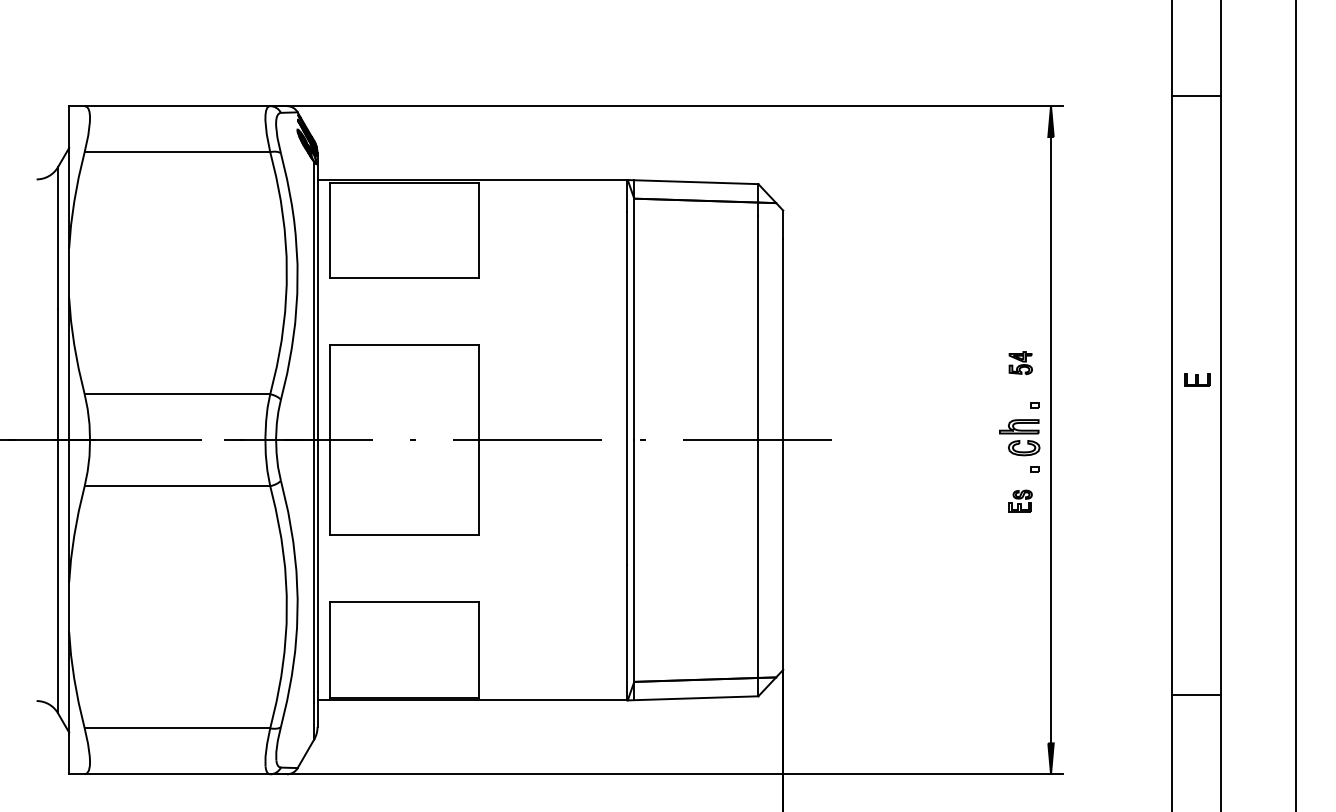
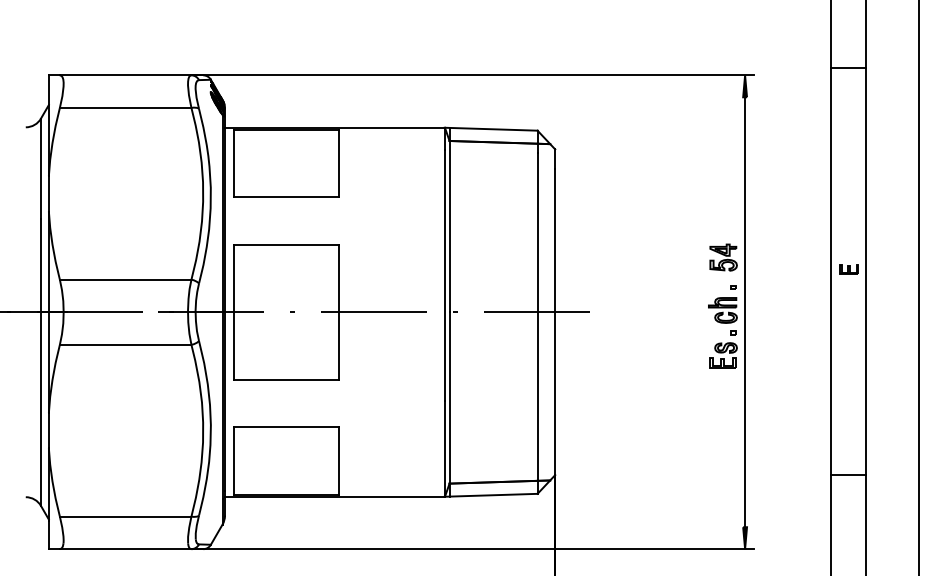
part: (1020, 362) -> (723, 257), size x1.67
part: (1020, 500) -> (723, 355), size x1.67
line: (1196, 695) -> (848, 474), moved

